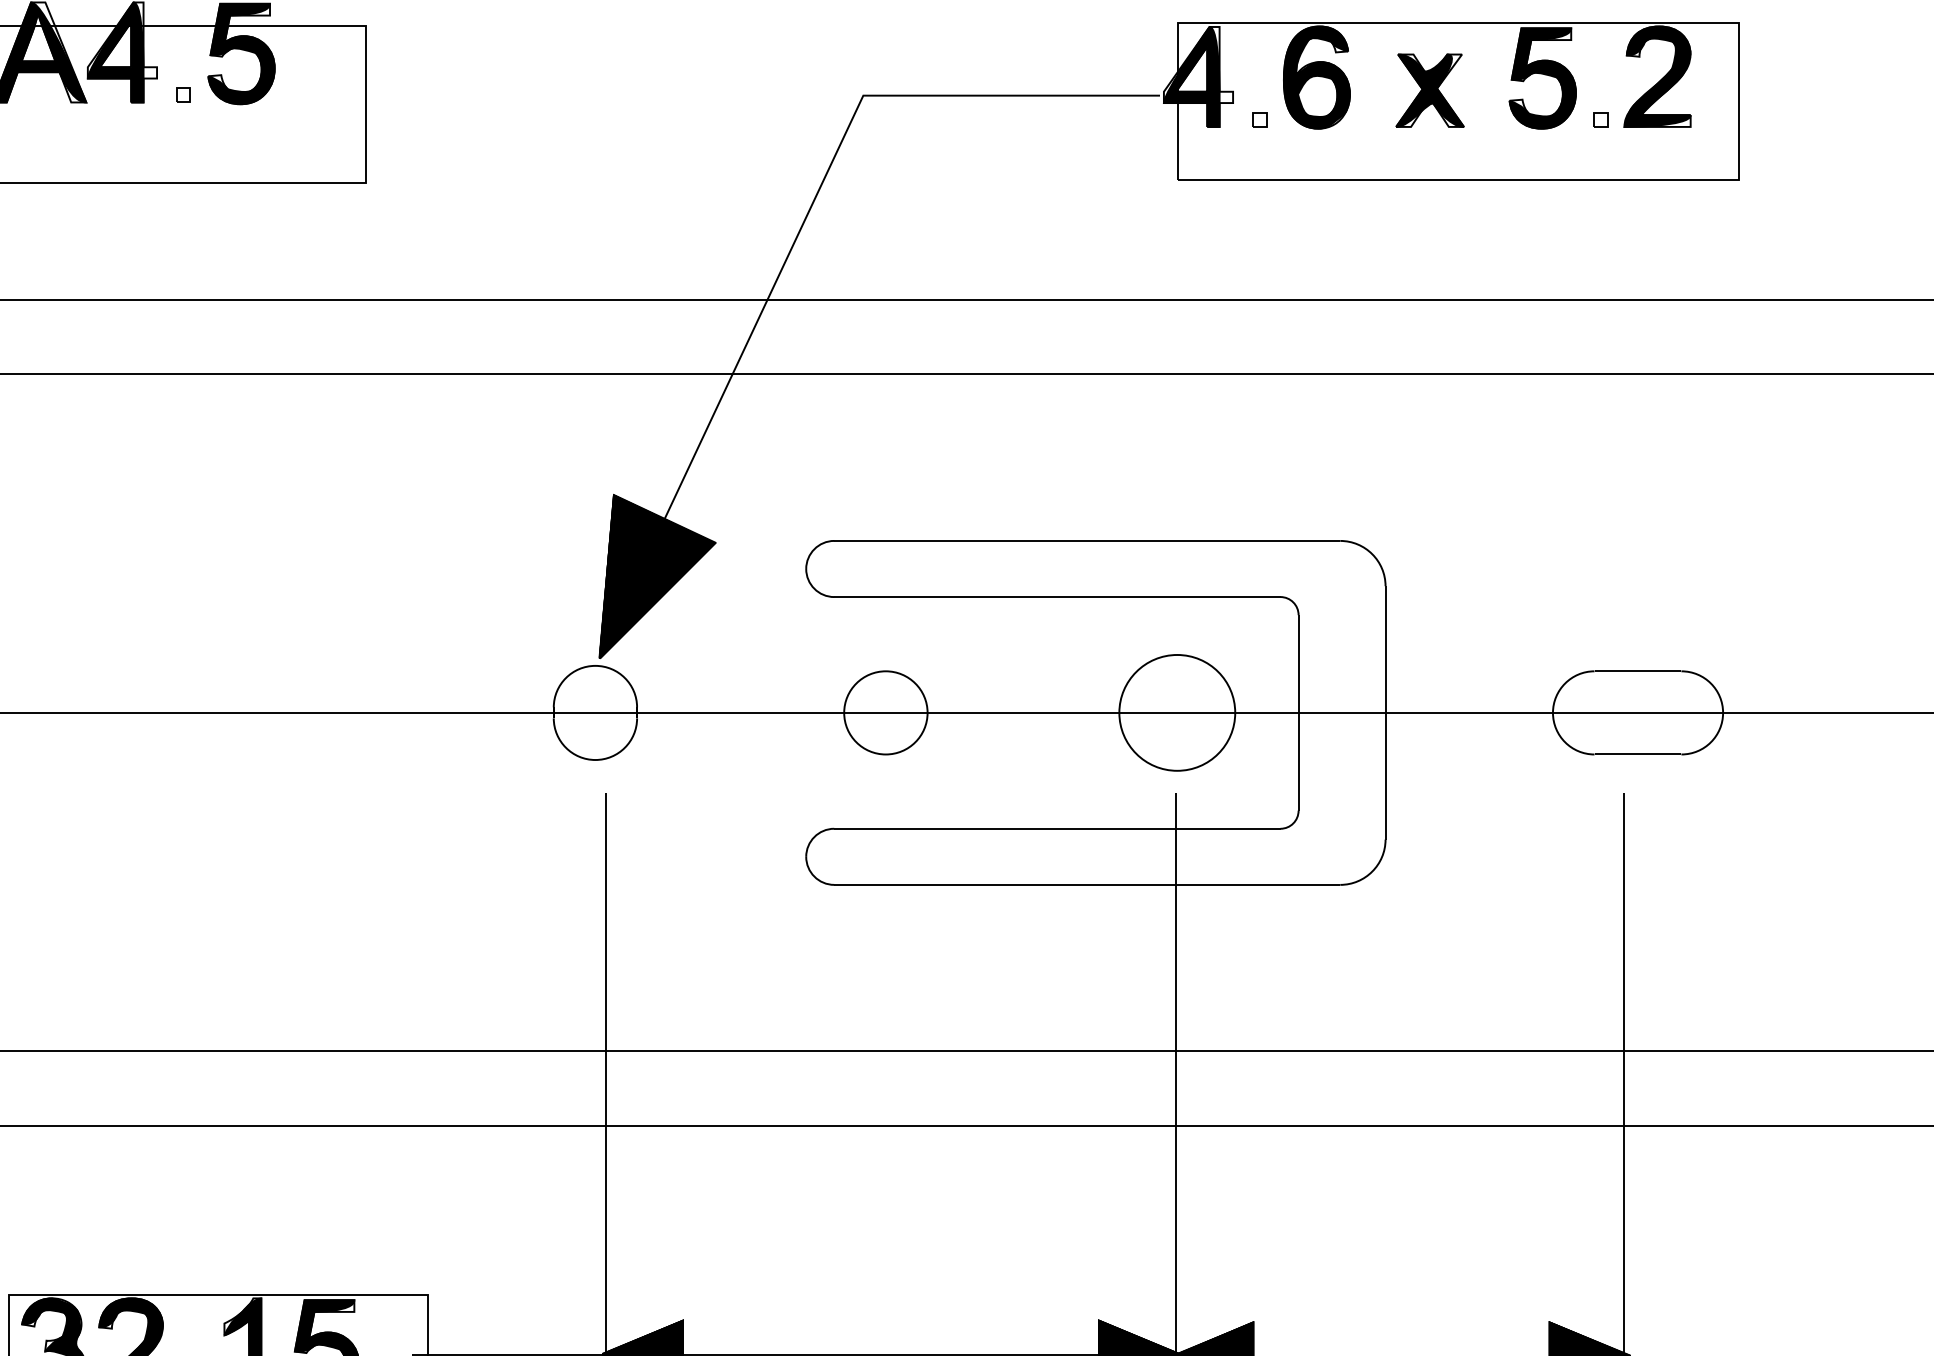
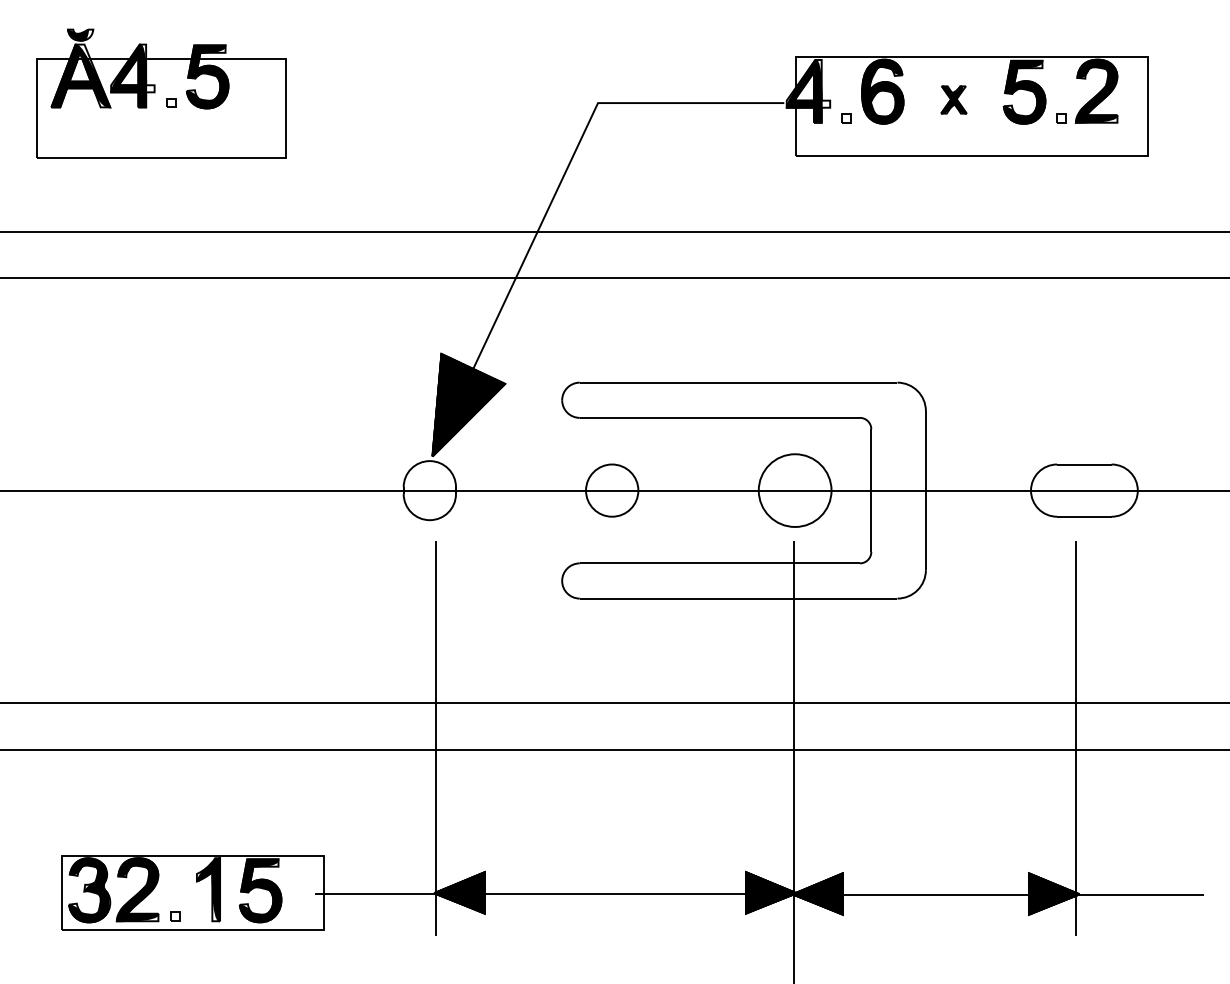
part: (1429, 89) -> (953, 99), size x0.6

